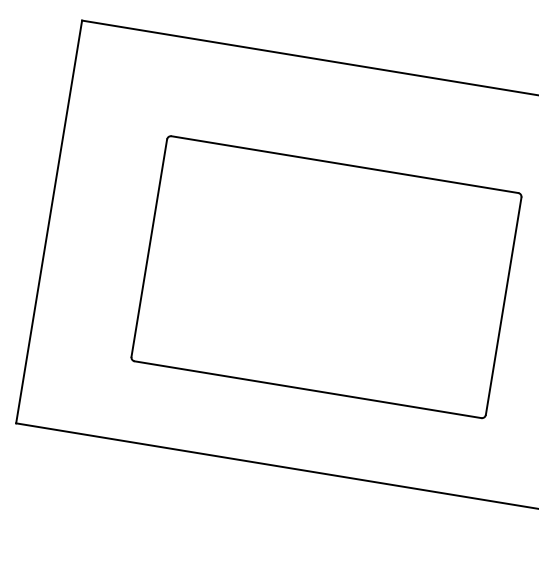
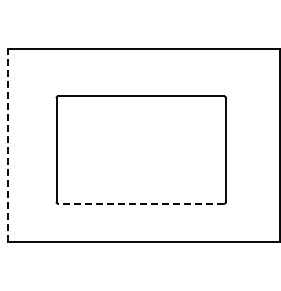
line: (48, 221) -> (7, 145), solid -> dashed
line: (308, 389) -> (141, 203), solid -> dashed

